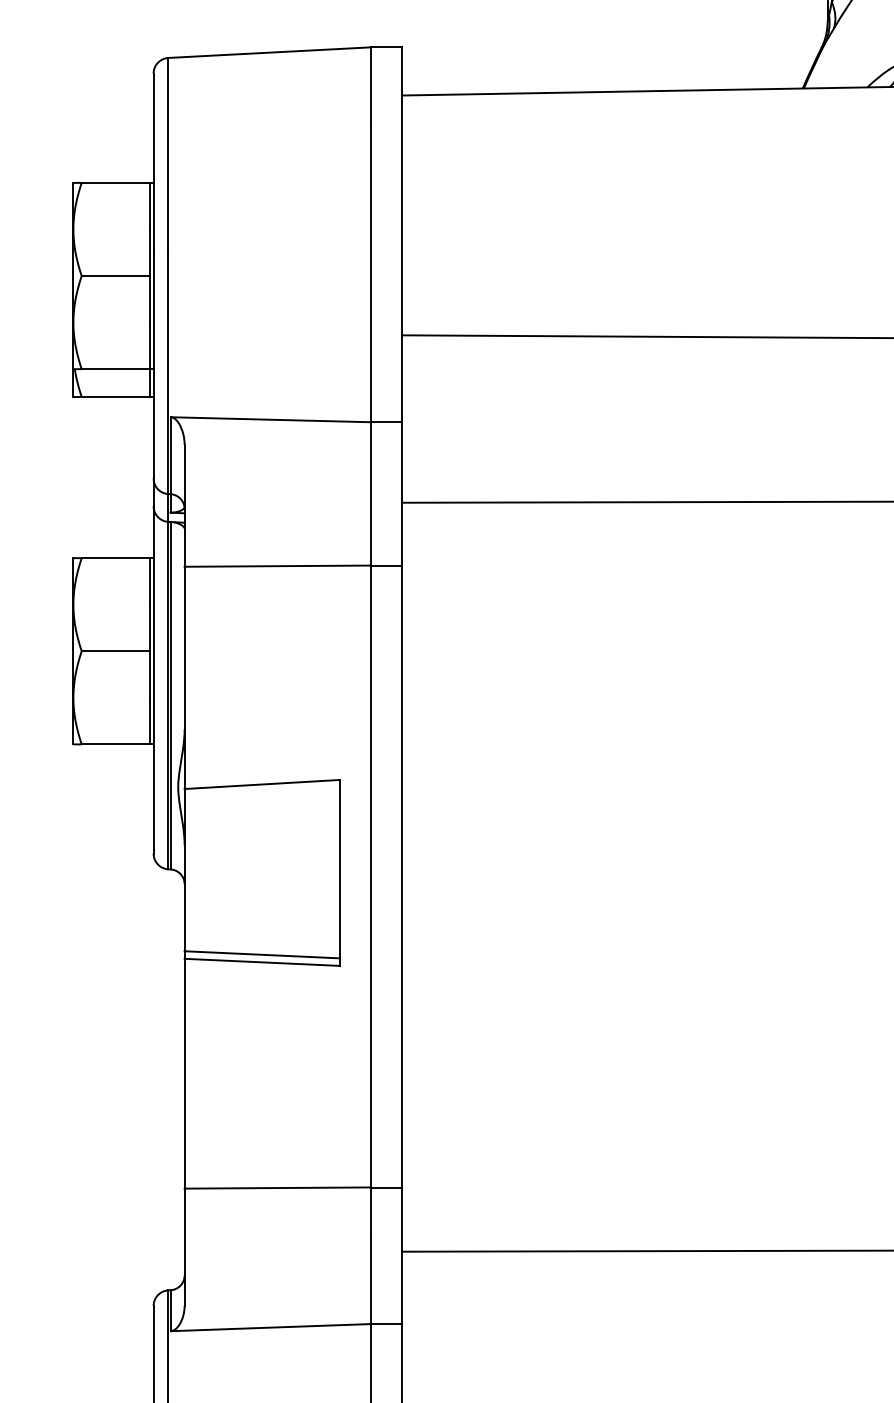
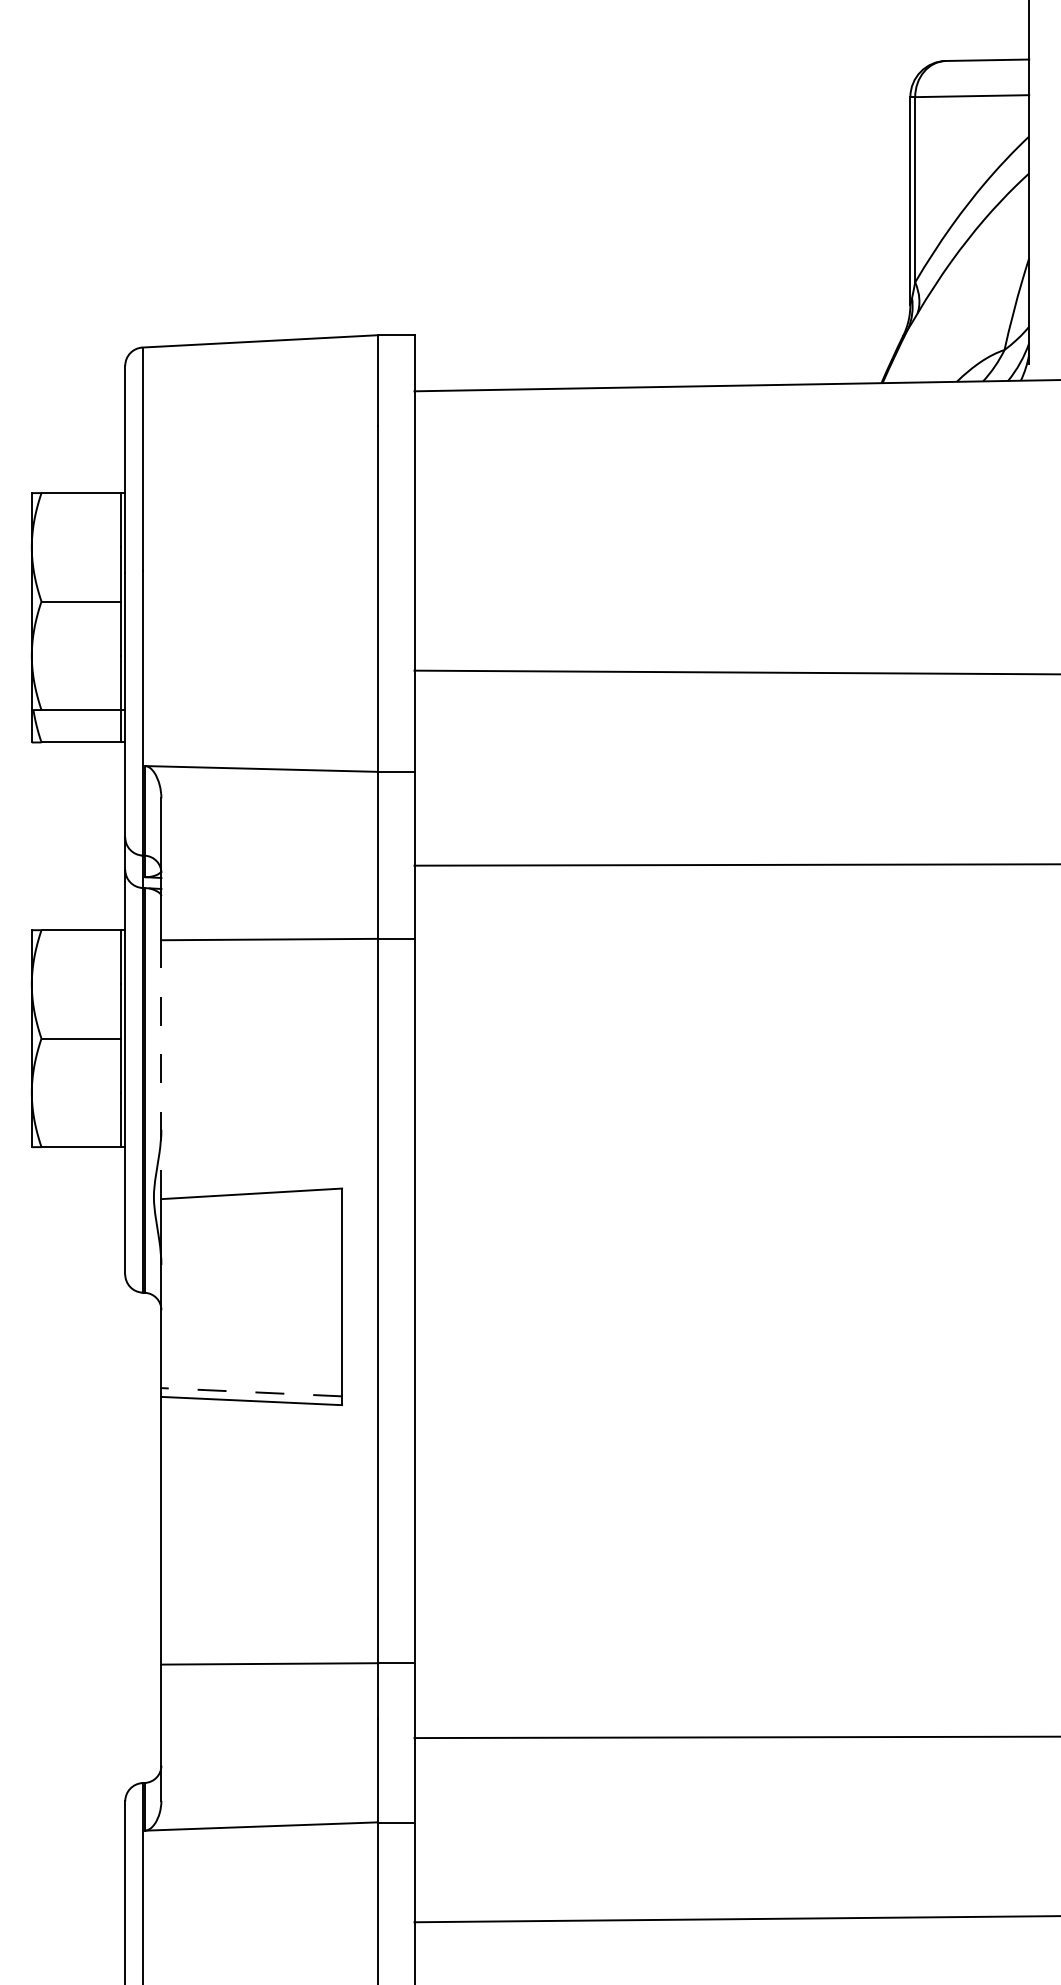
line: (184, 677) -> (161, 1069), solid -> dashed
line: (262, 955) -> (251, 1392), solid -> dashed

